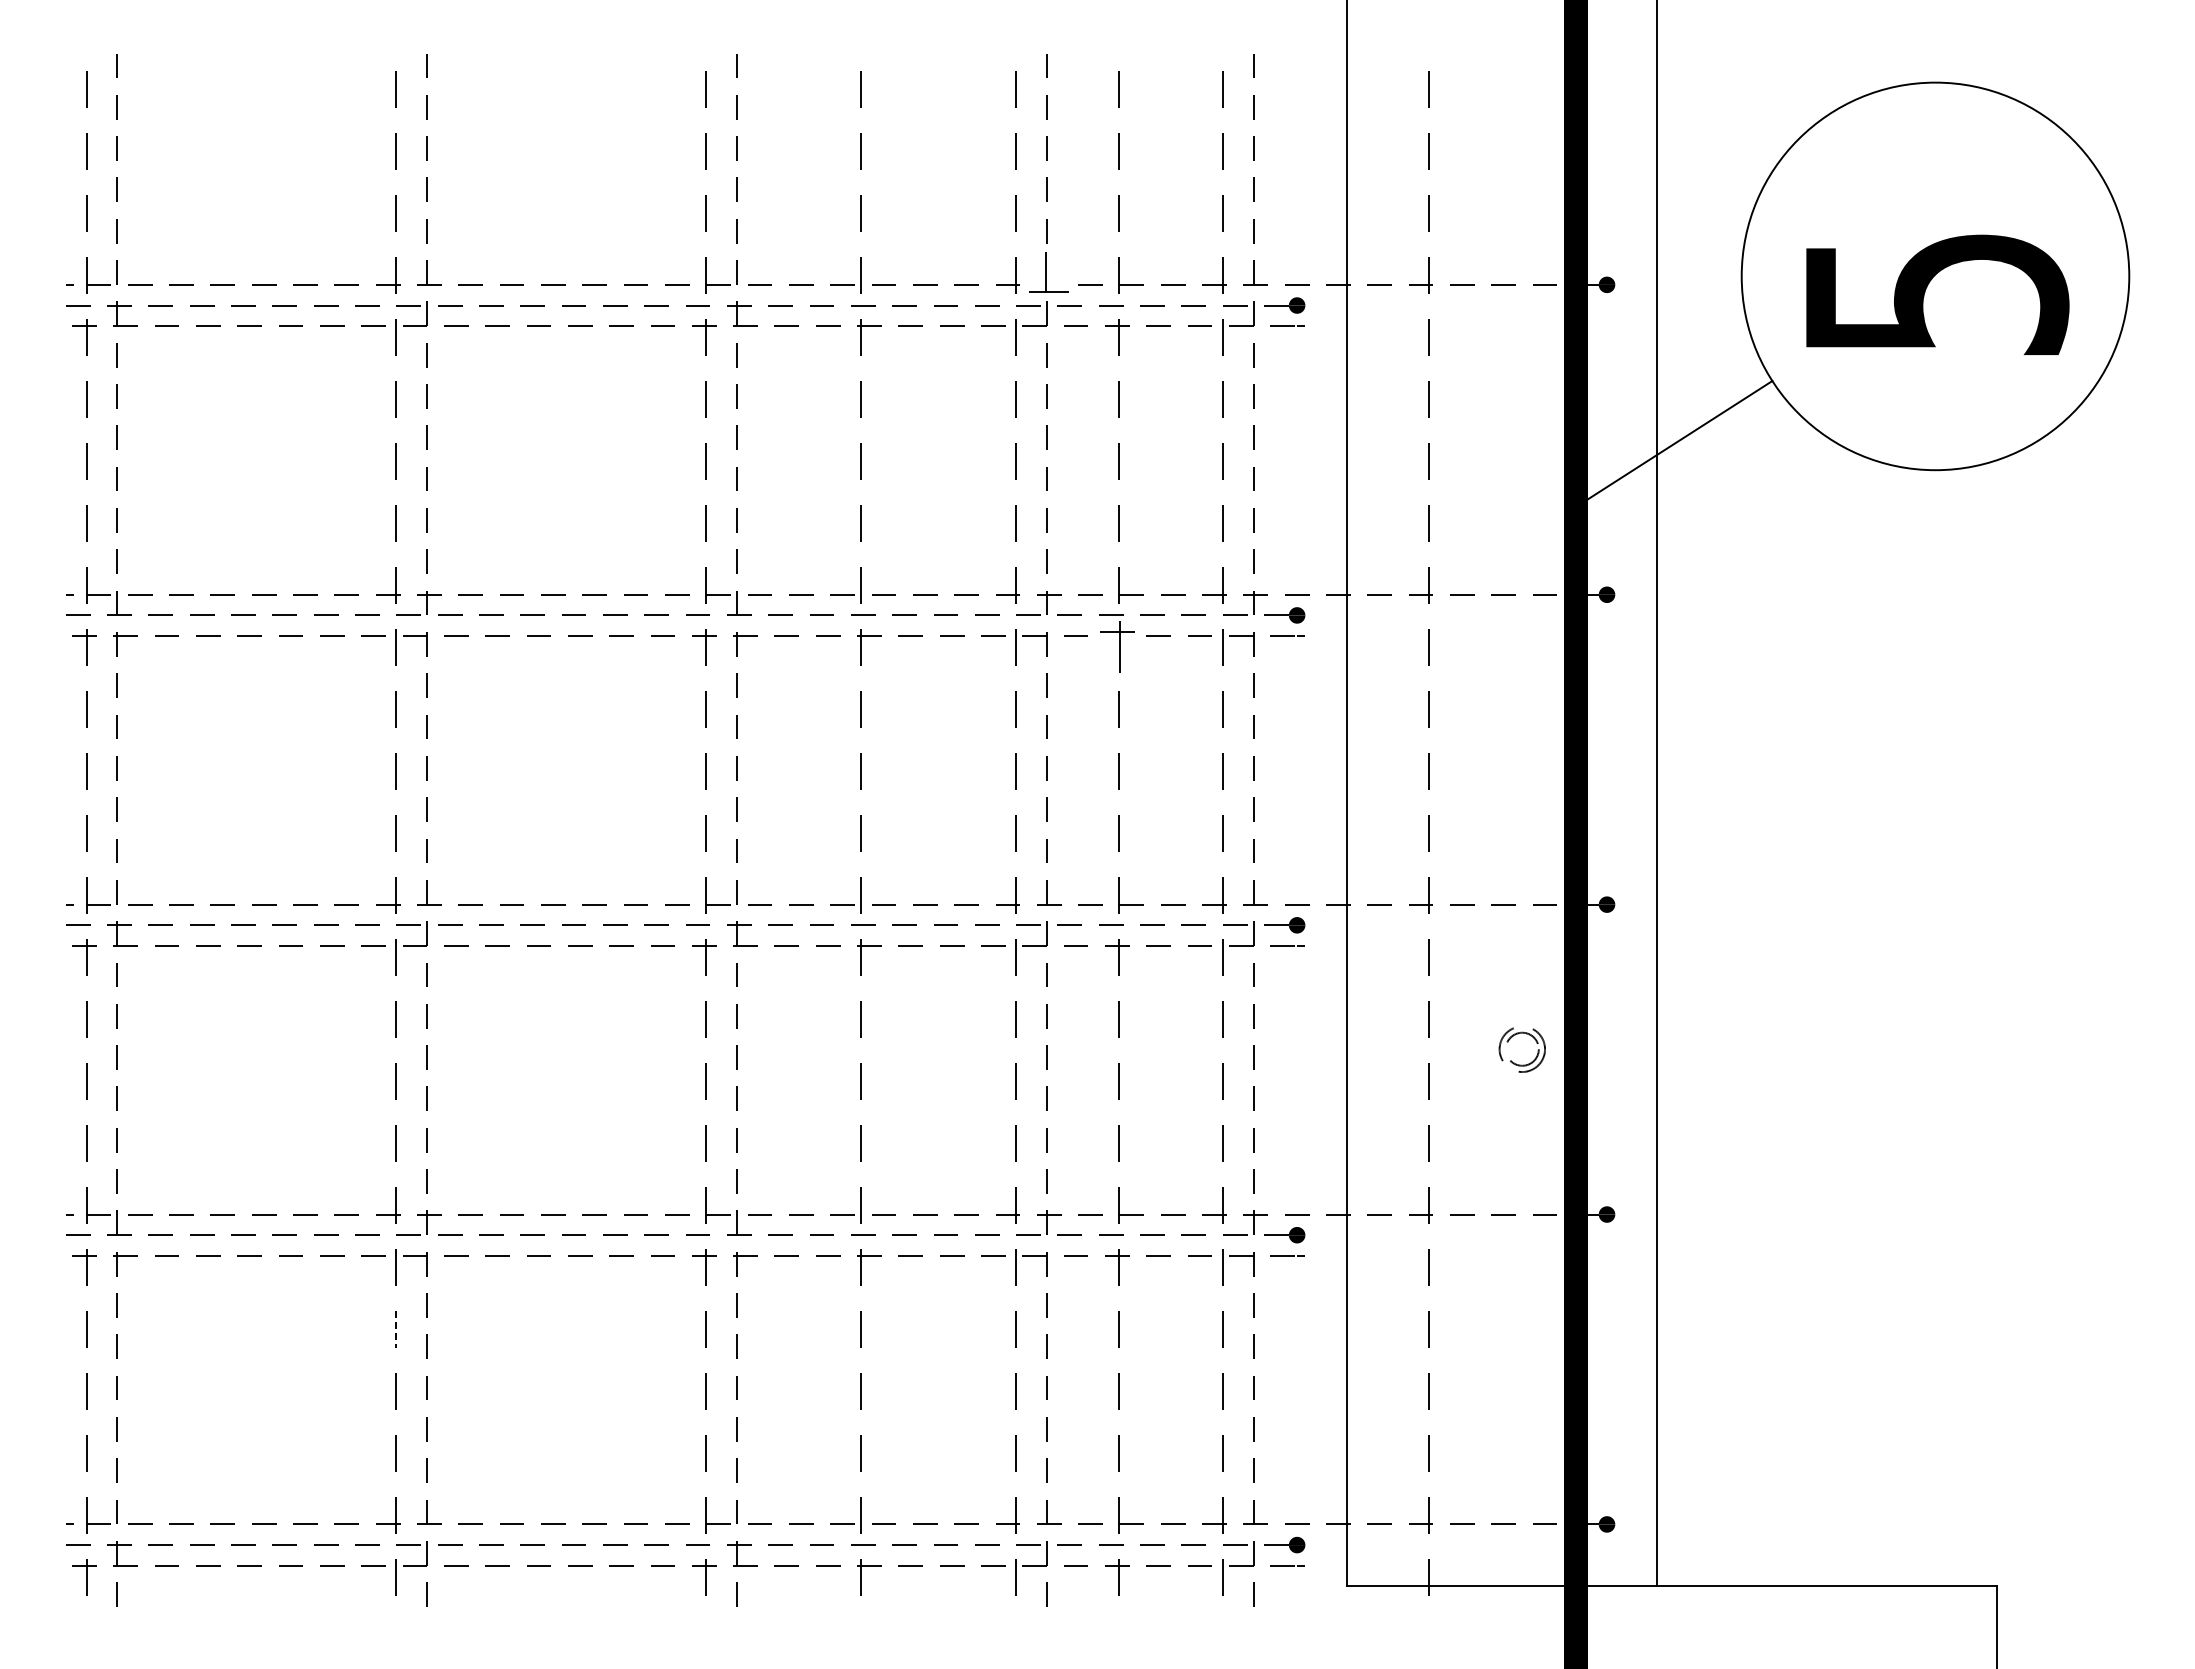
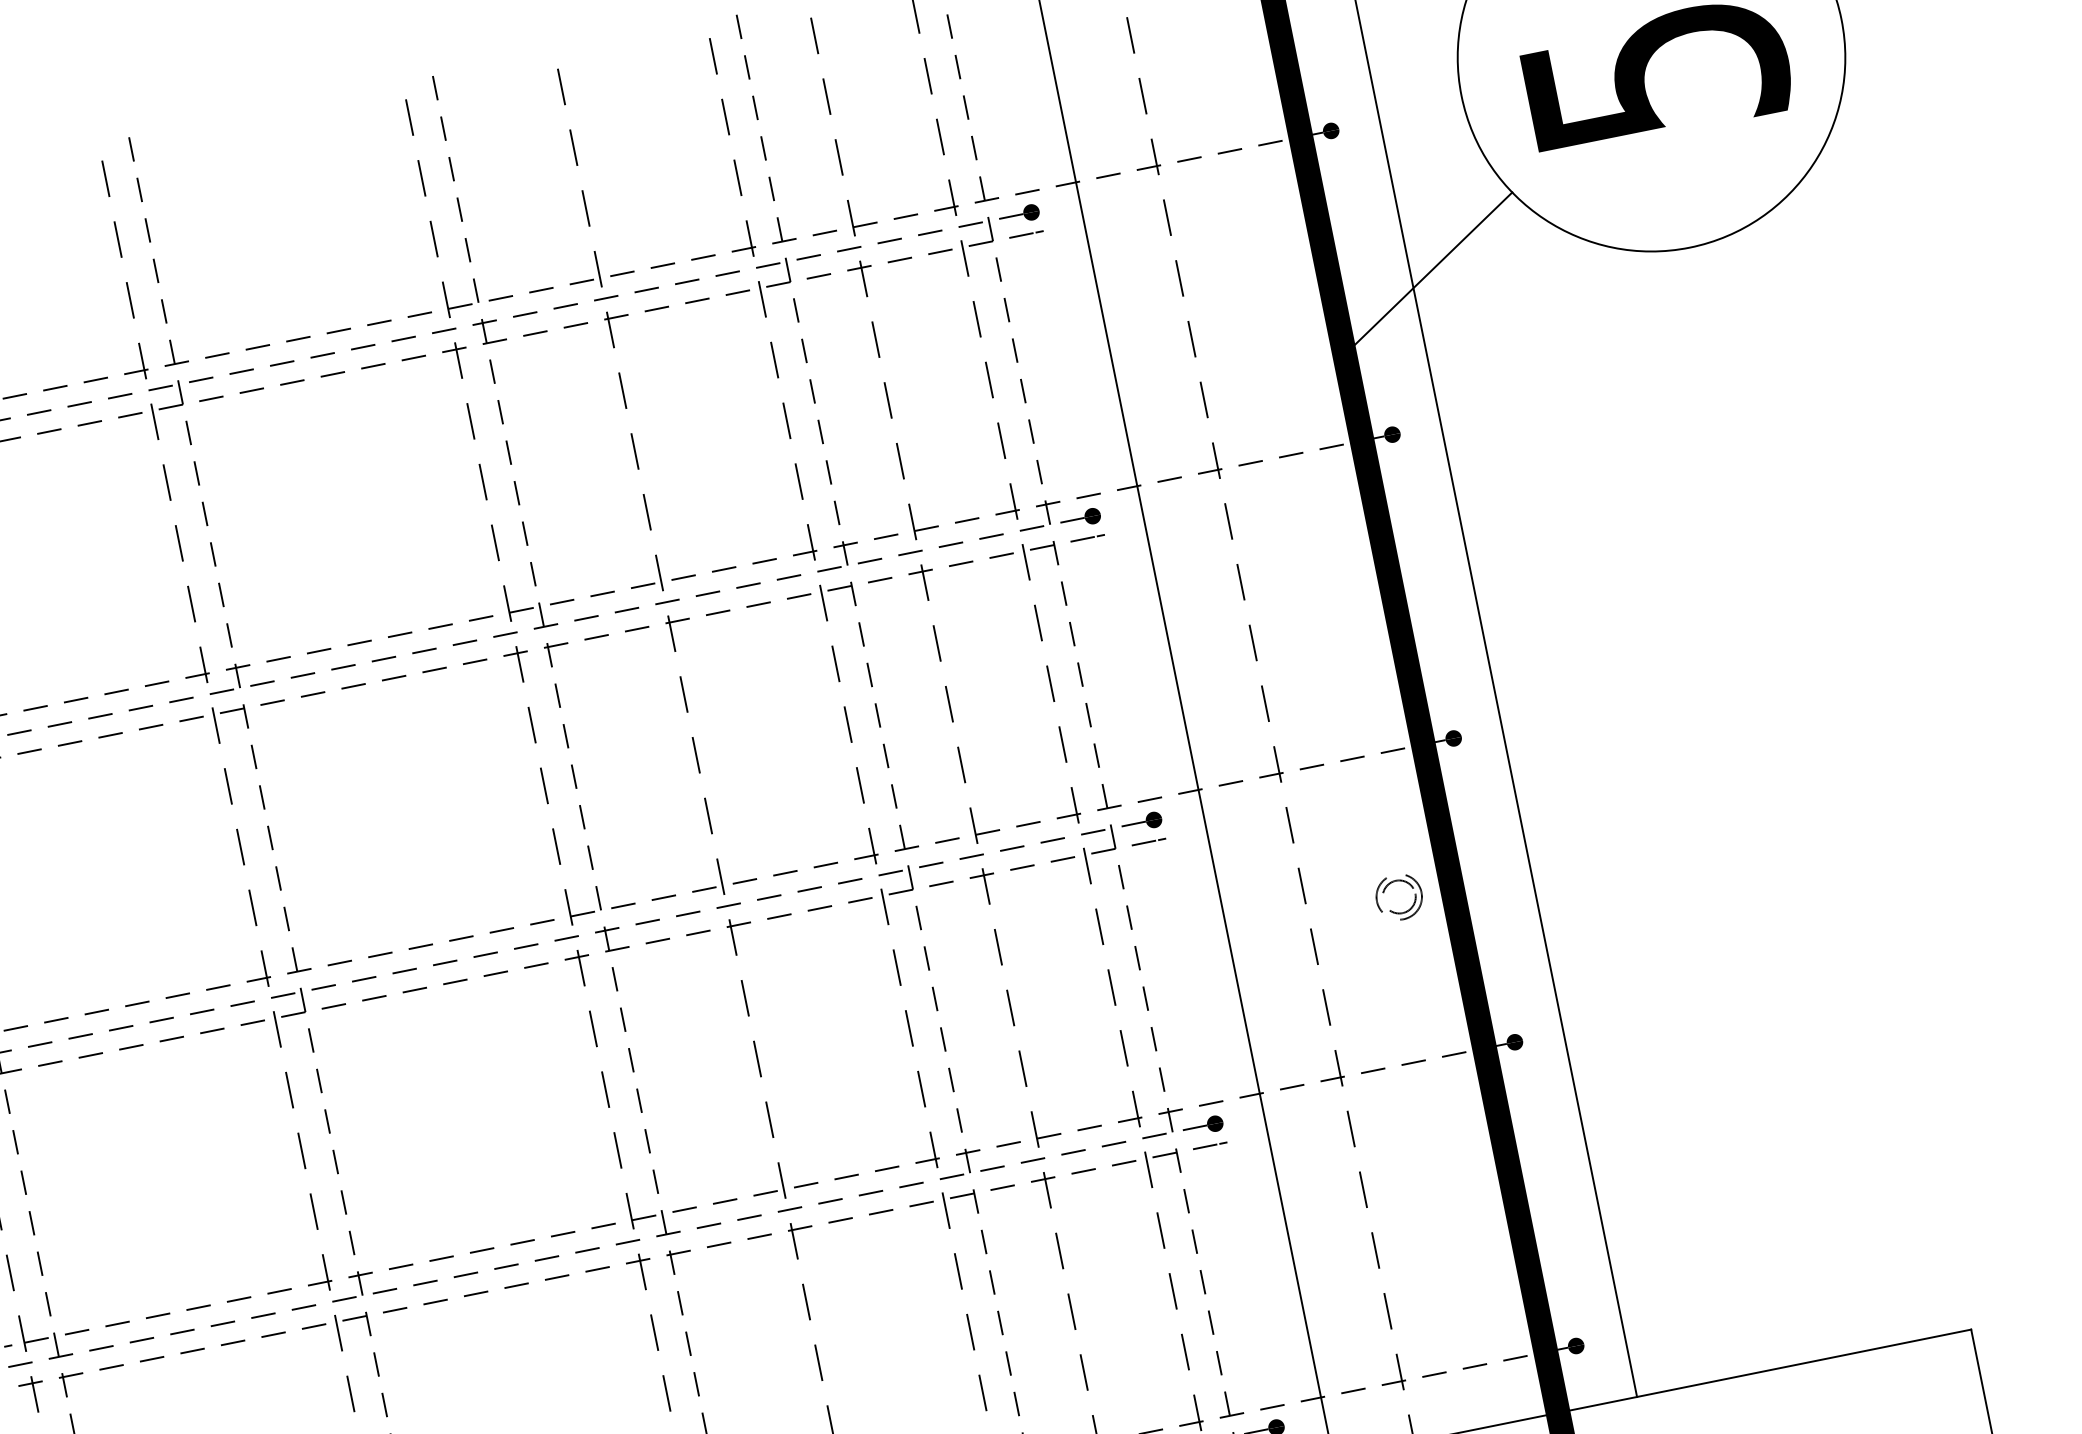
part: (1049, 272) -> (782, 228), size x0.62
part: (1117, 647) -> (923, 583), size x0.71
line: (396, 1329) -> (351, 1394), dashed -> solid

